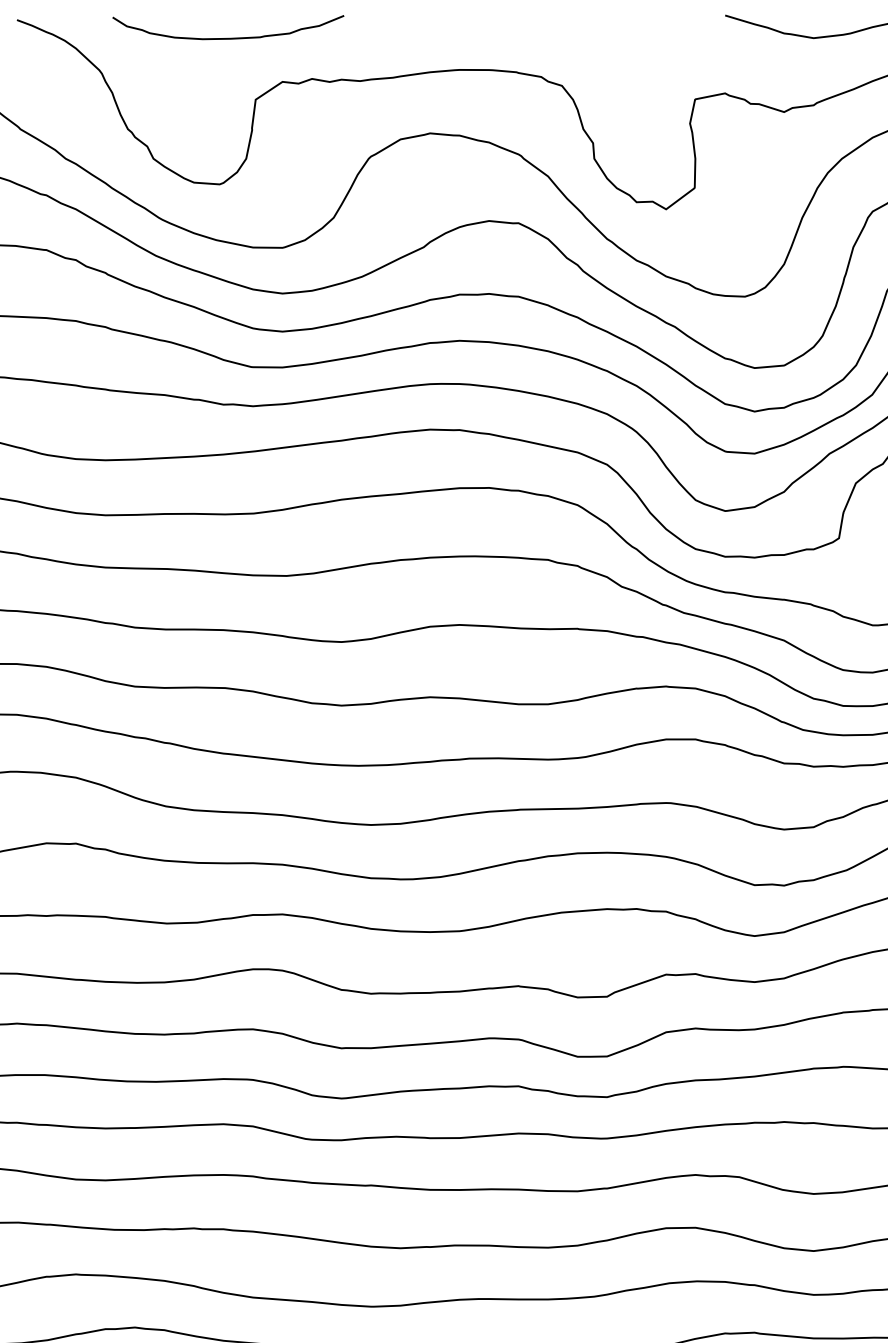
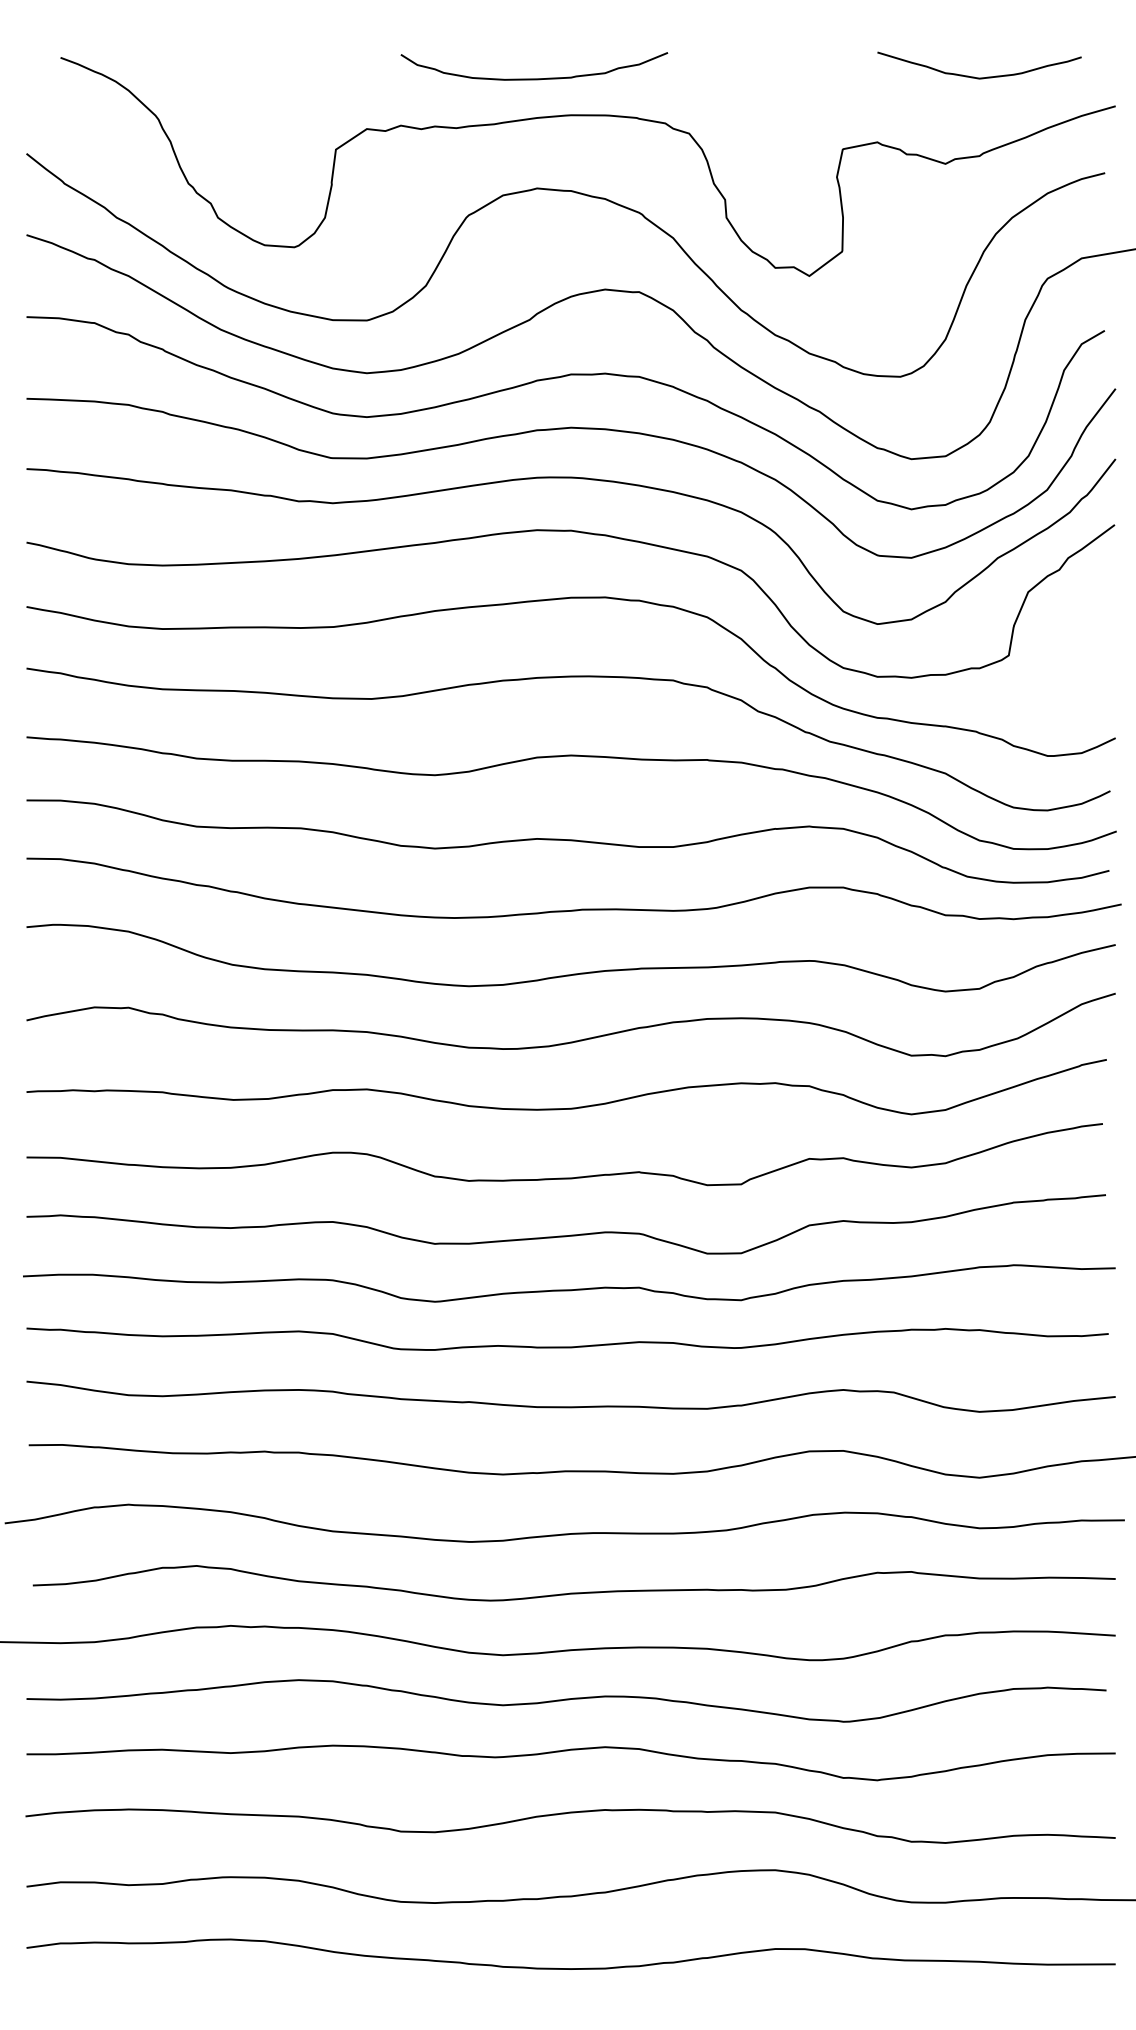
curve: (228, 38) -> (534, 78), moved

